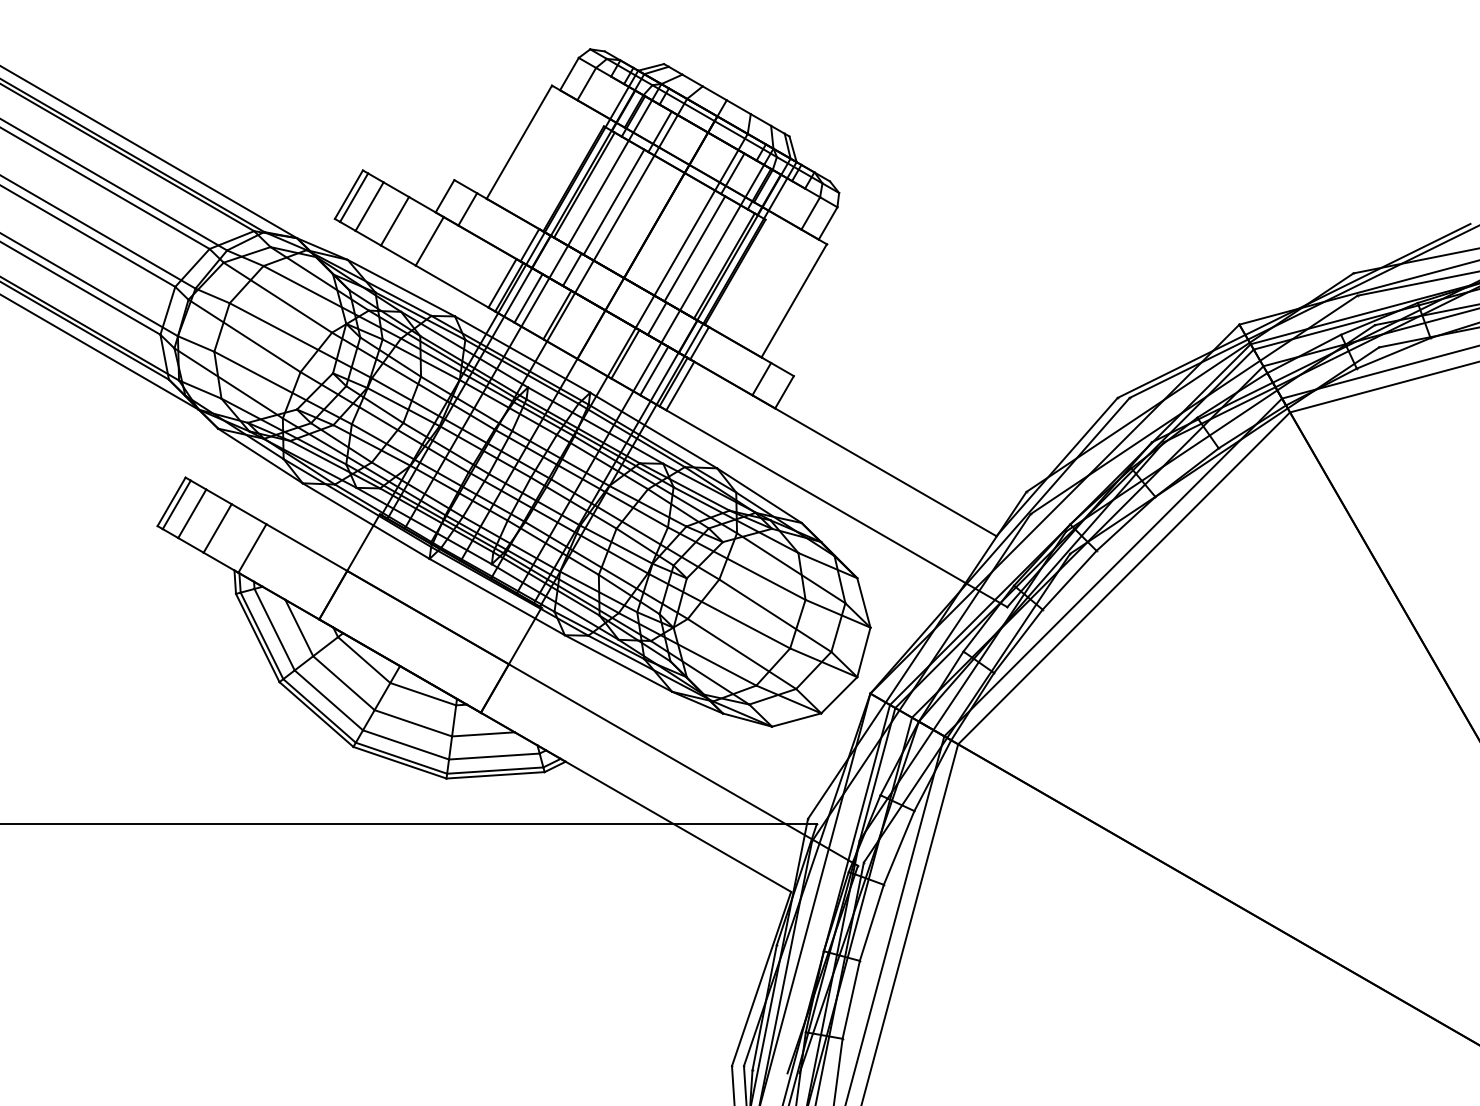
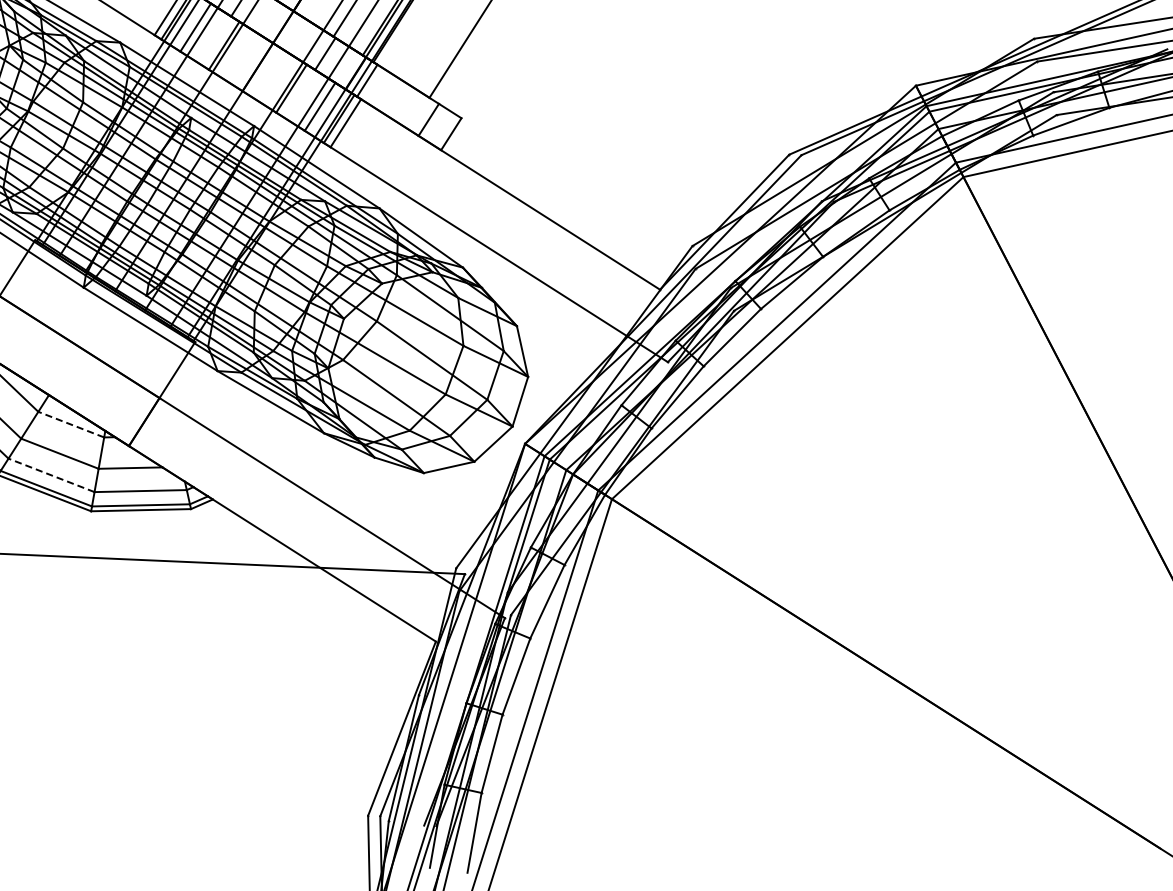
line: (423, 694) -> (71, 424), solid -> dashed
line: (405, 744) -> (51, 474), solid -> dashed

